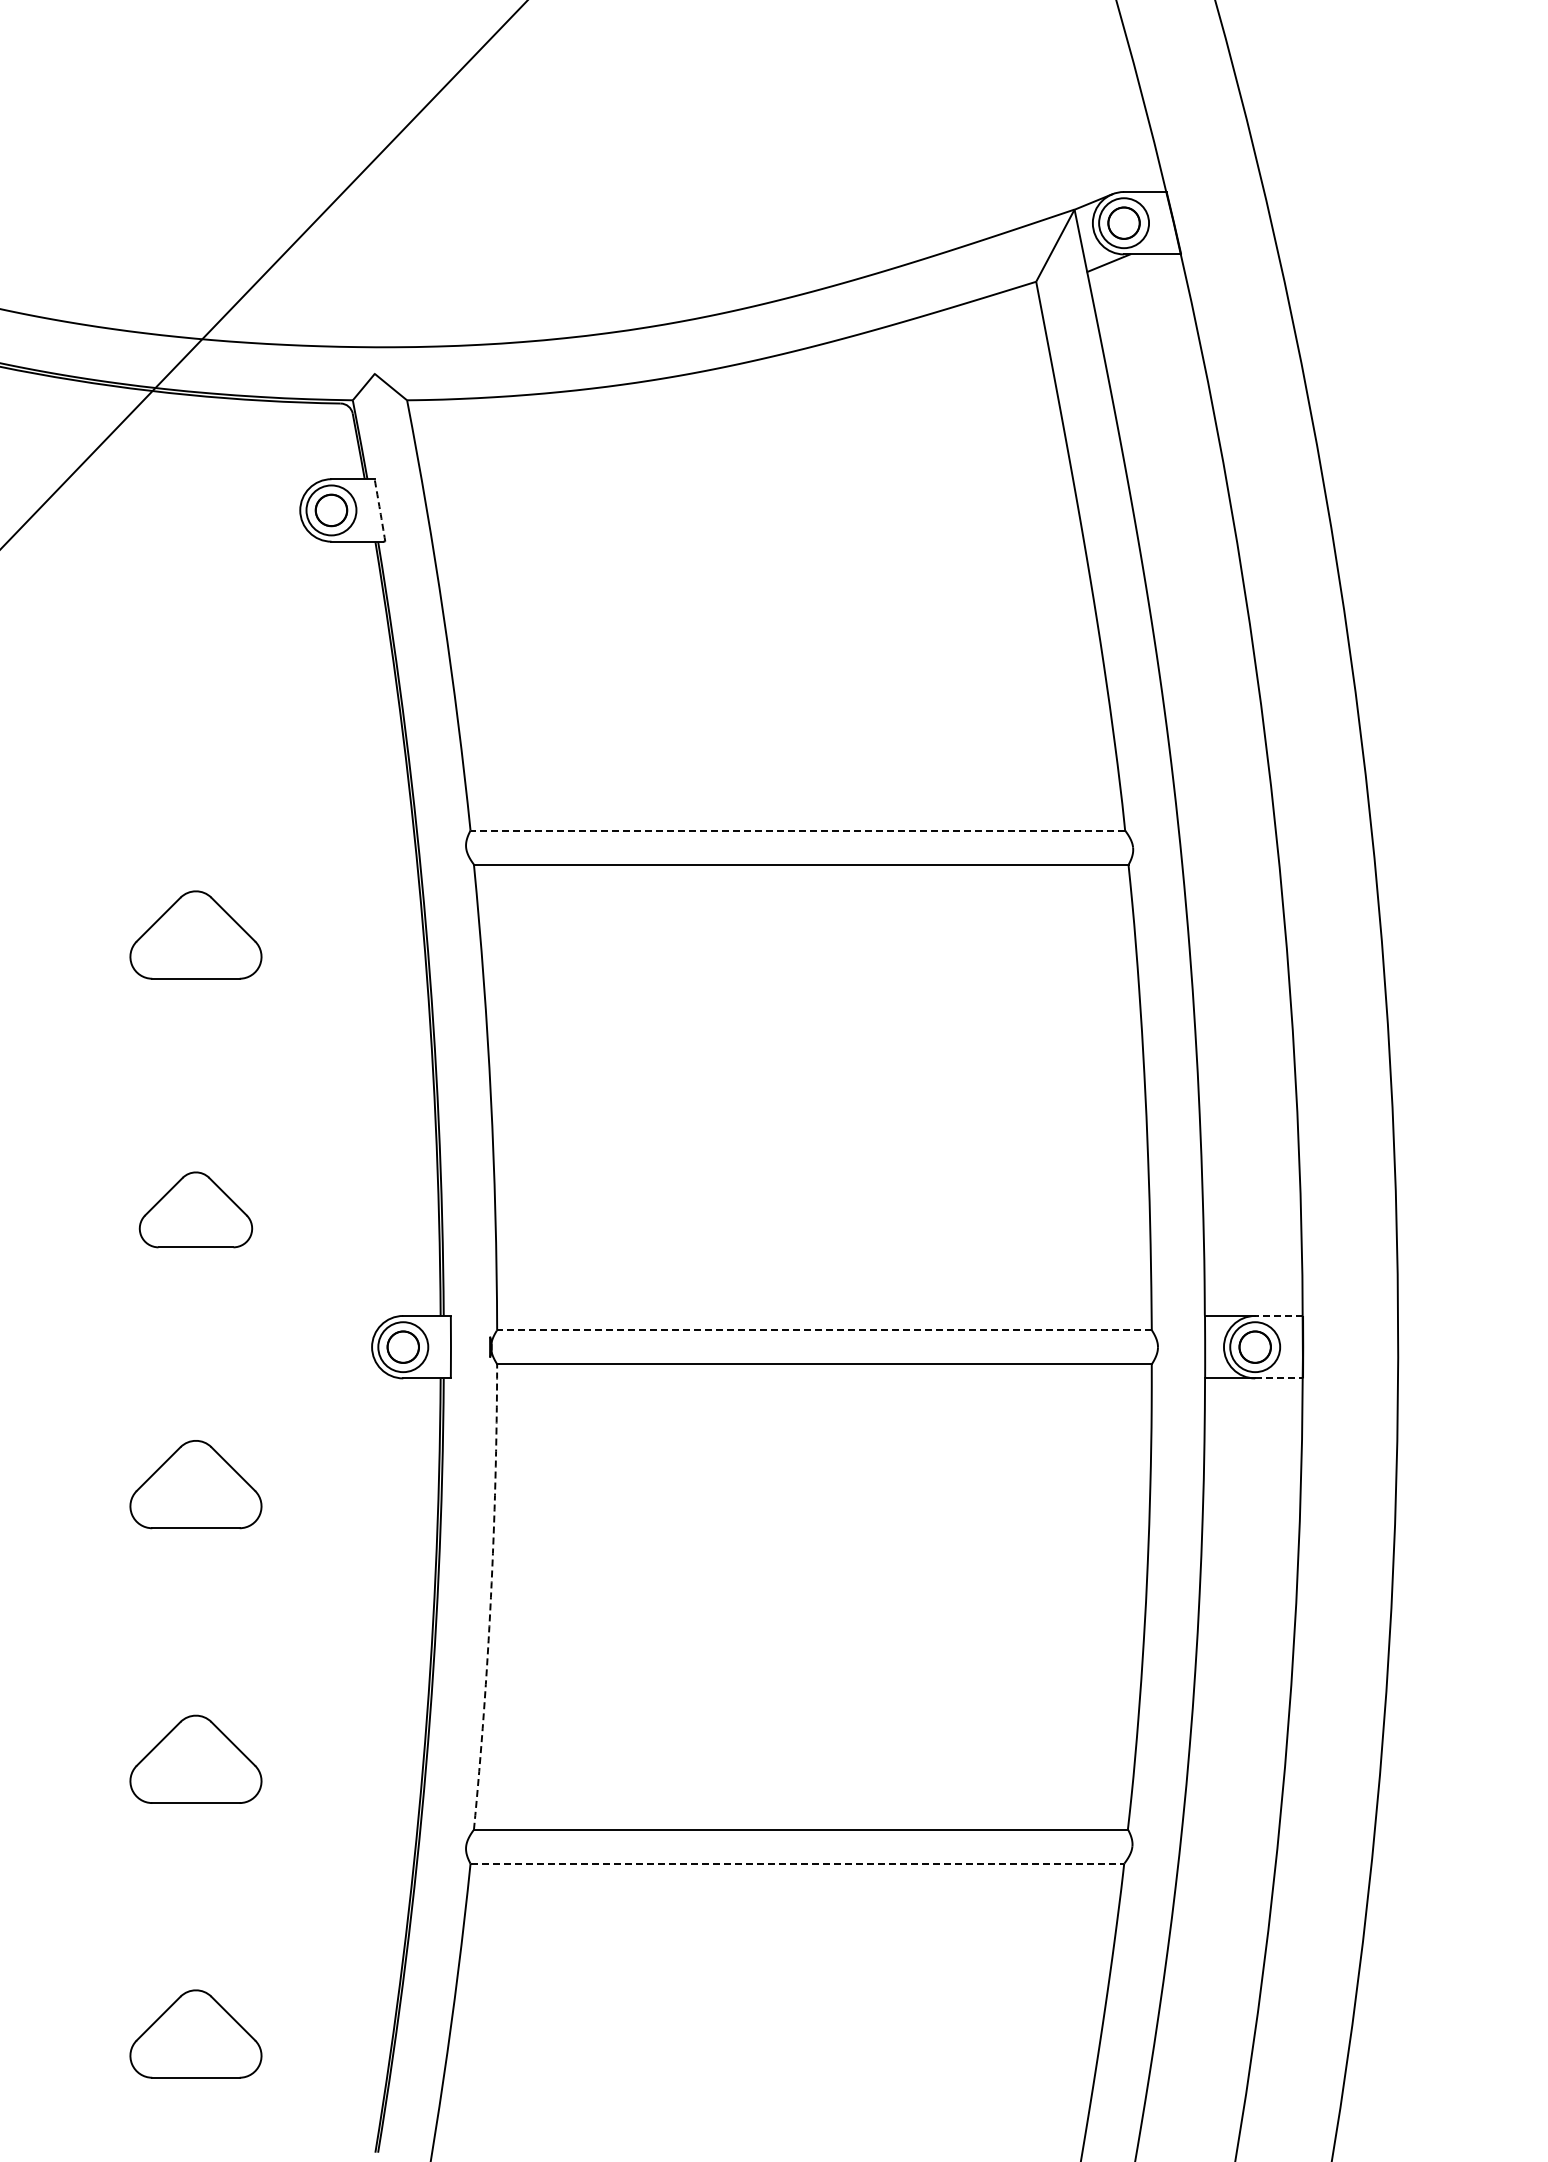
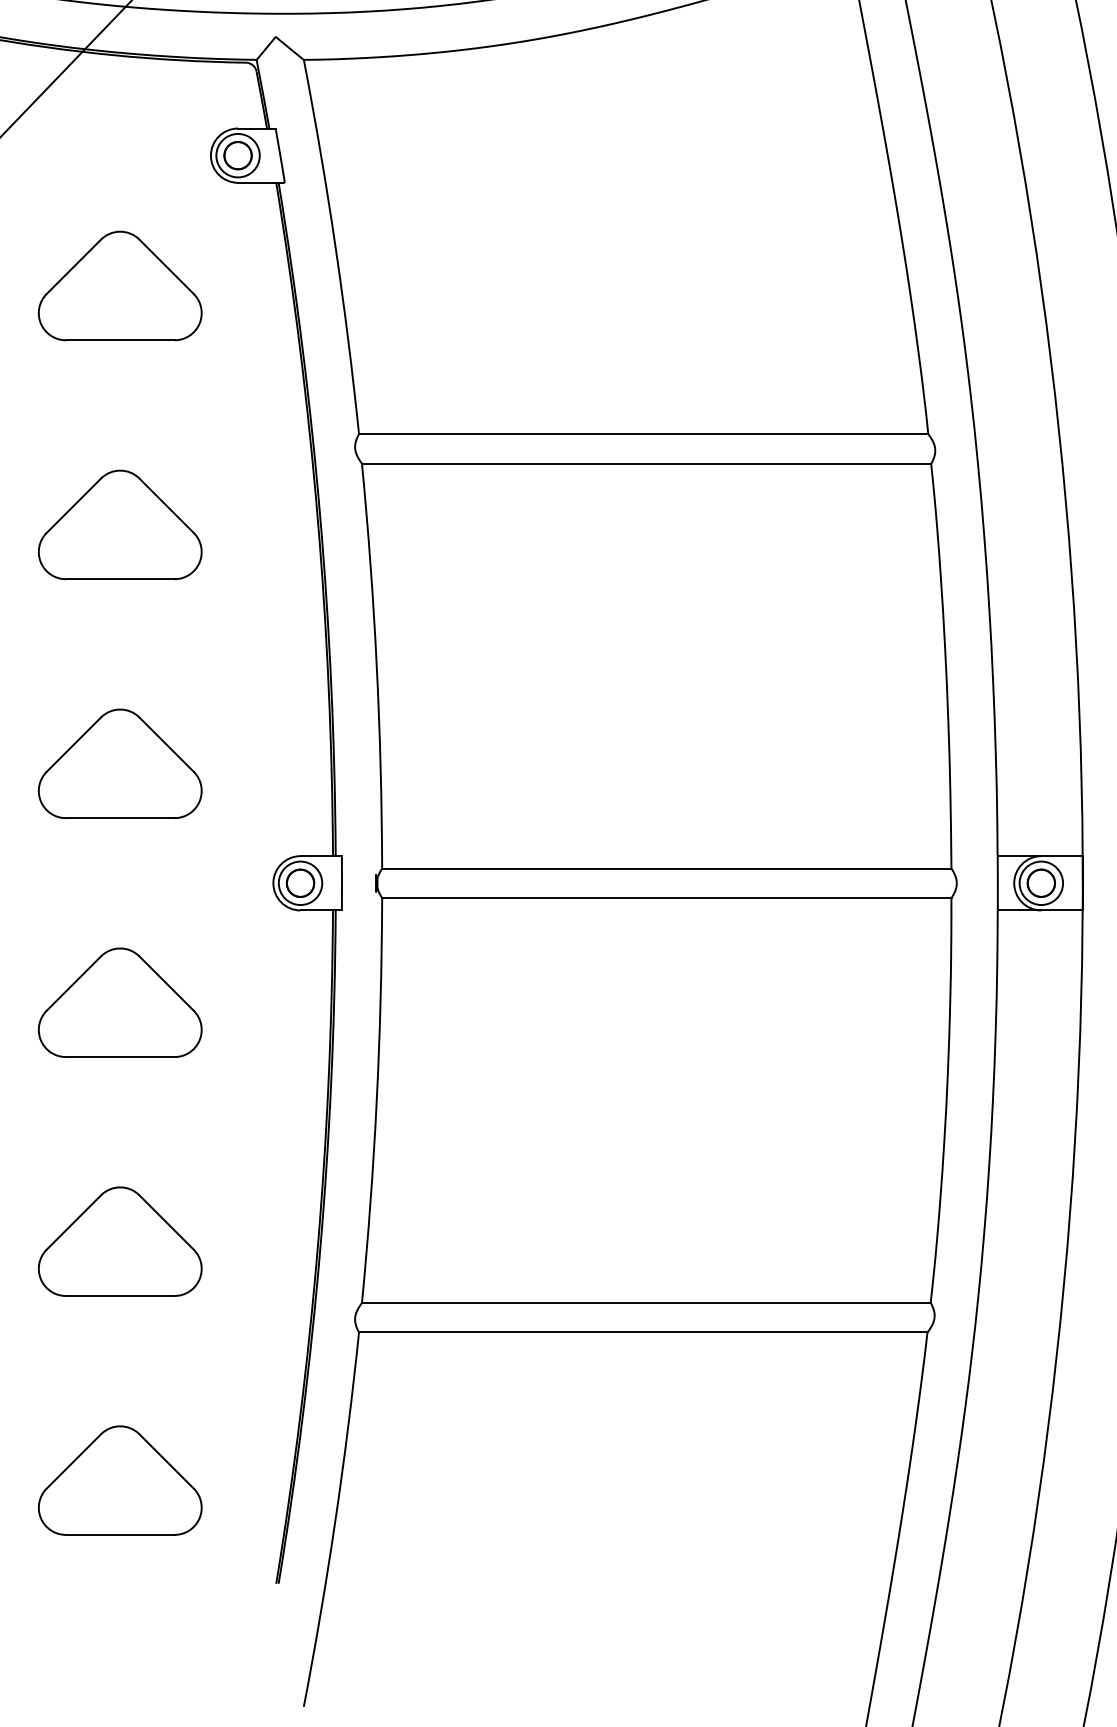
arc: (380, 510) -> (280, 155), dashed -> solid
part: (195, 660) -> (119, 286), added
line: (797, 830) -> (643, 433), dashed -> solid
part: (195, 934) -> (119, 524), size x1.43
part: (195, 1209) -> (119, 763), size x1.67
line: (1279, 1315) -> (1062, 855), dashed -> solid
line: (823, 1330) -> (665, 868), dashed -> solid
line: (1279, 1378) -> (1062, 910), dashed -> solid
part: (195, 1484) -> (119, 1002), size x1.43
arc: (490, 1597) -> (376, 1100), dashed -> solid
part: (195, 1759) -> (119, 1241), size x1.43
line: (797, 1863) -> (643, 1332), dashed -> solid
part: (195, 2033) -> (119, 1480), size x1.43

